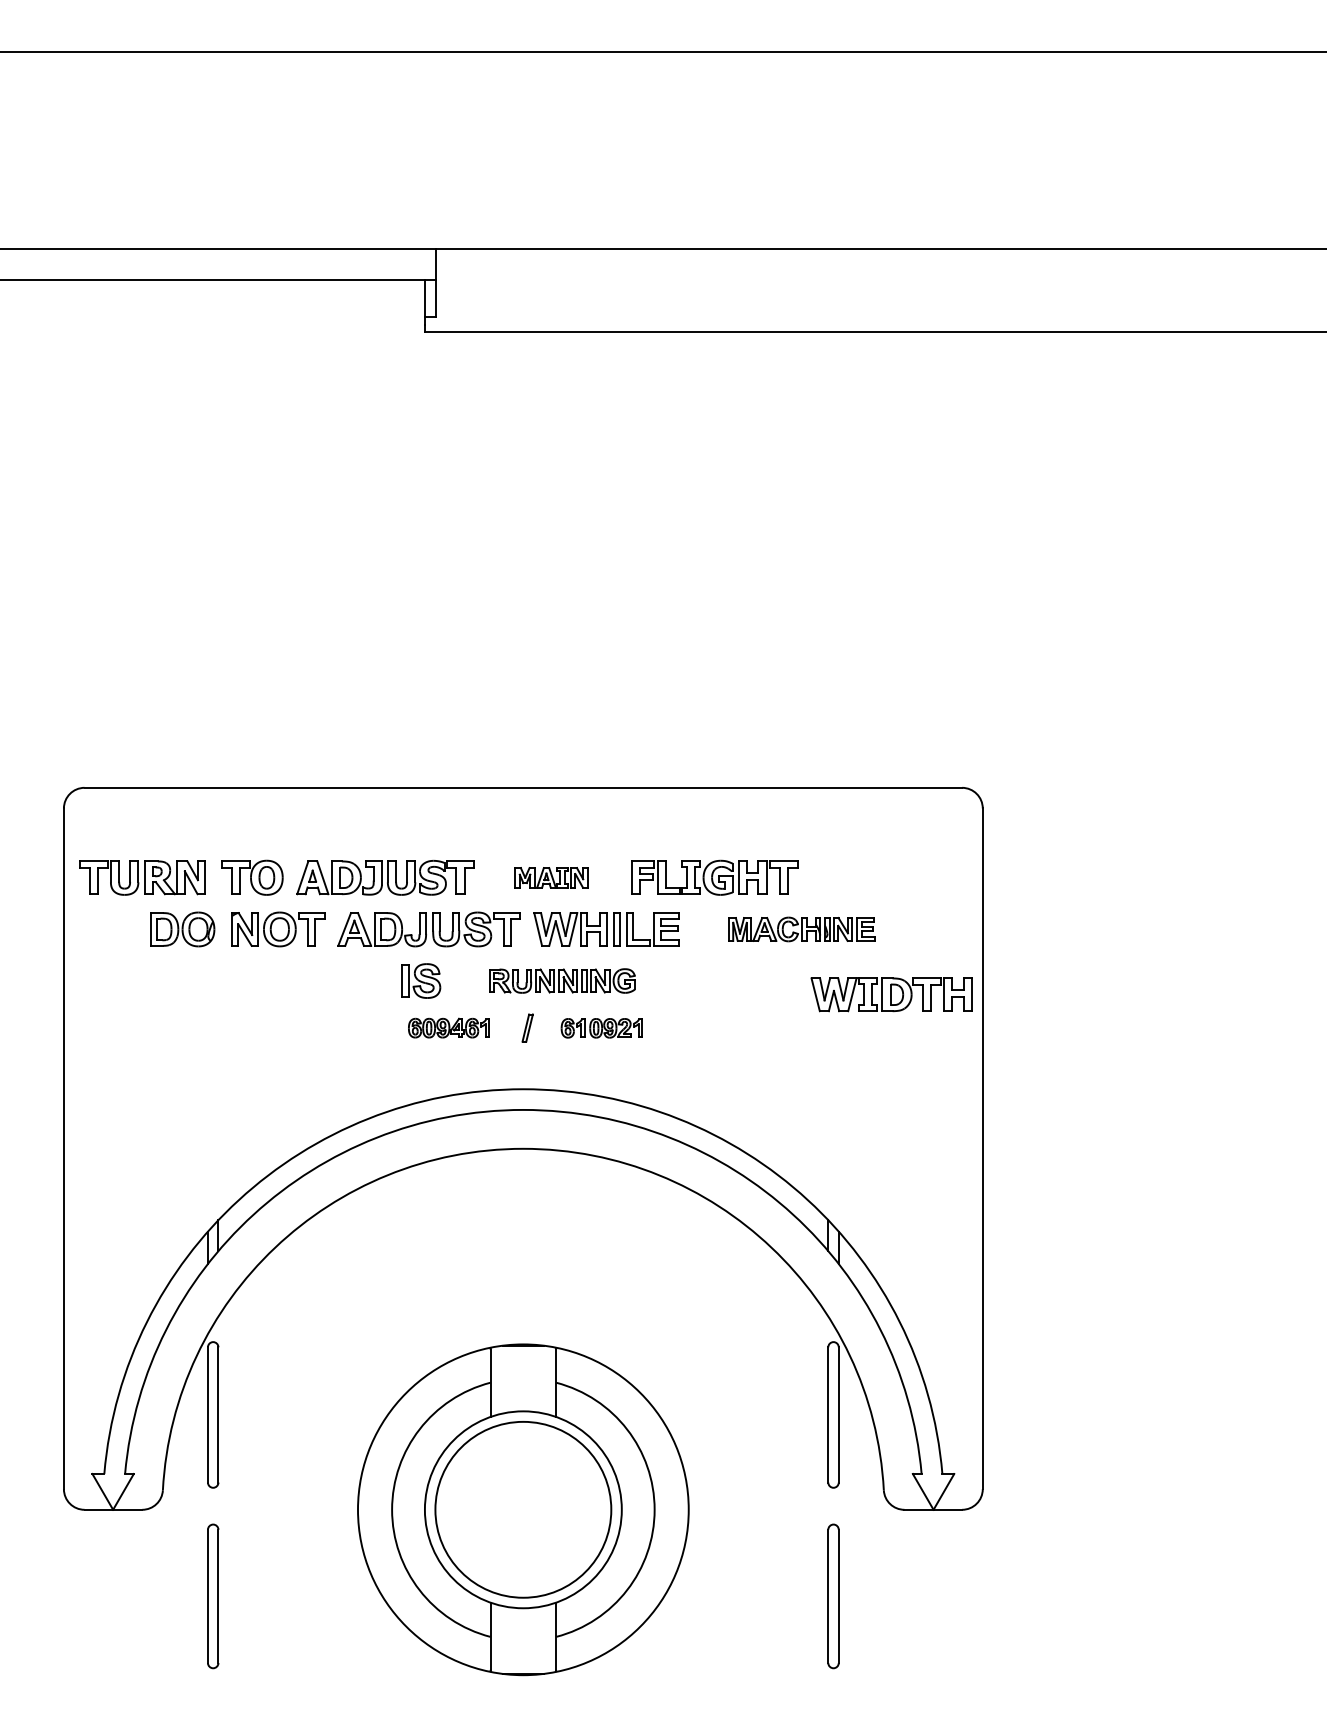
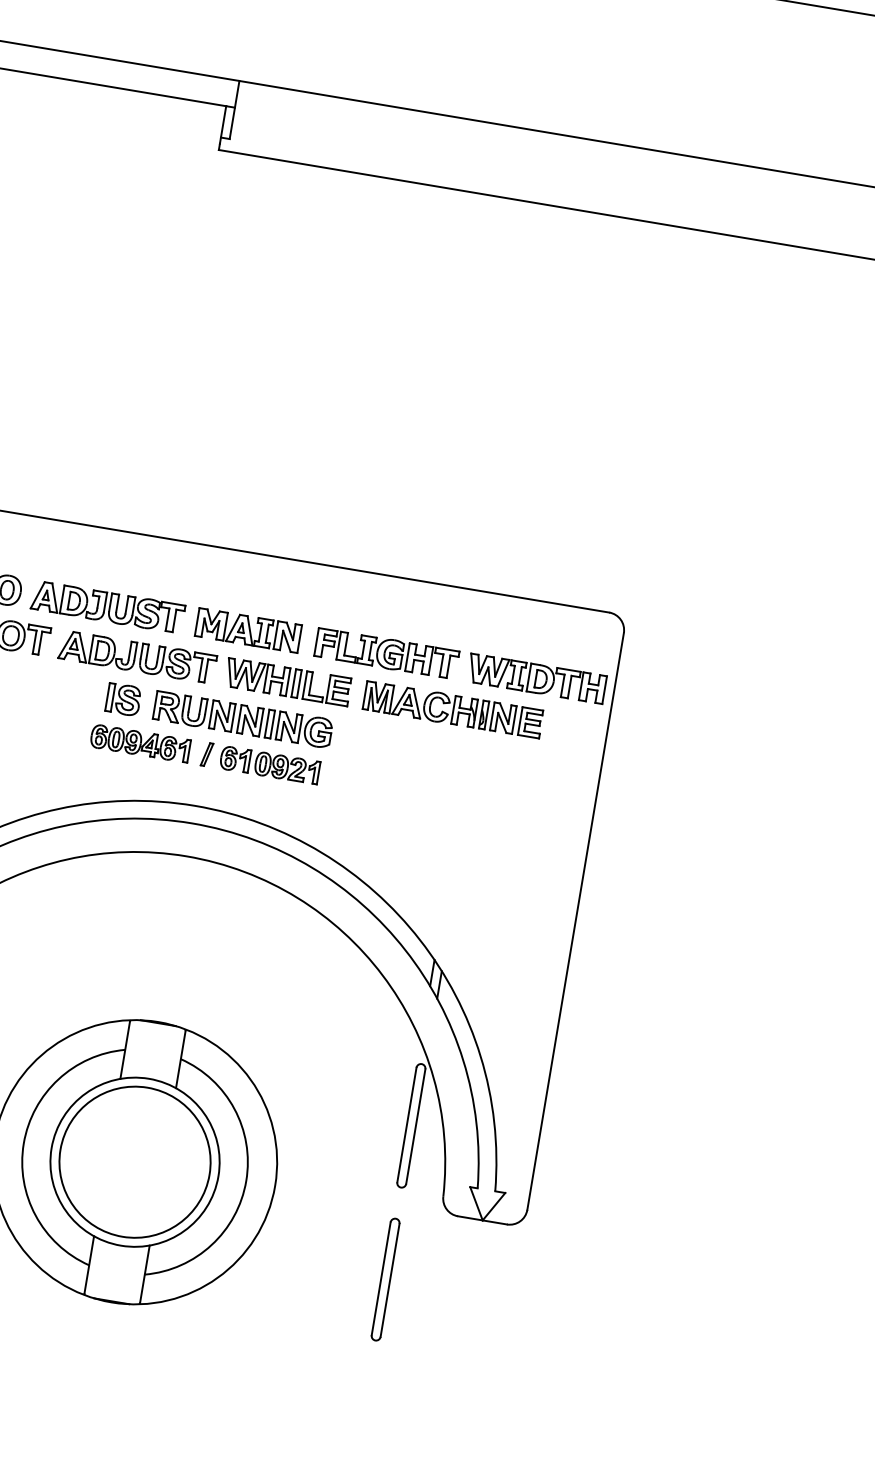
part: (551, 877) -> (248, 630), size x1.67
part: (801, 929) -> (453, 709), size x1.43
part: (562, 980) -> (243, 719), size x1.43
part: (891, 994) -> (536, 678), moved
part: (448, 1027) -> (139, 742), size x1.43
part: (601, 1028) -> (269, 765), size x1.43

